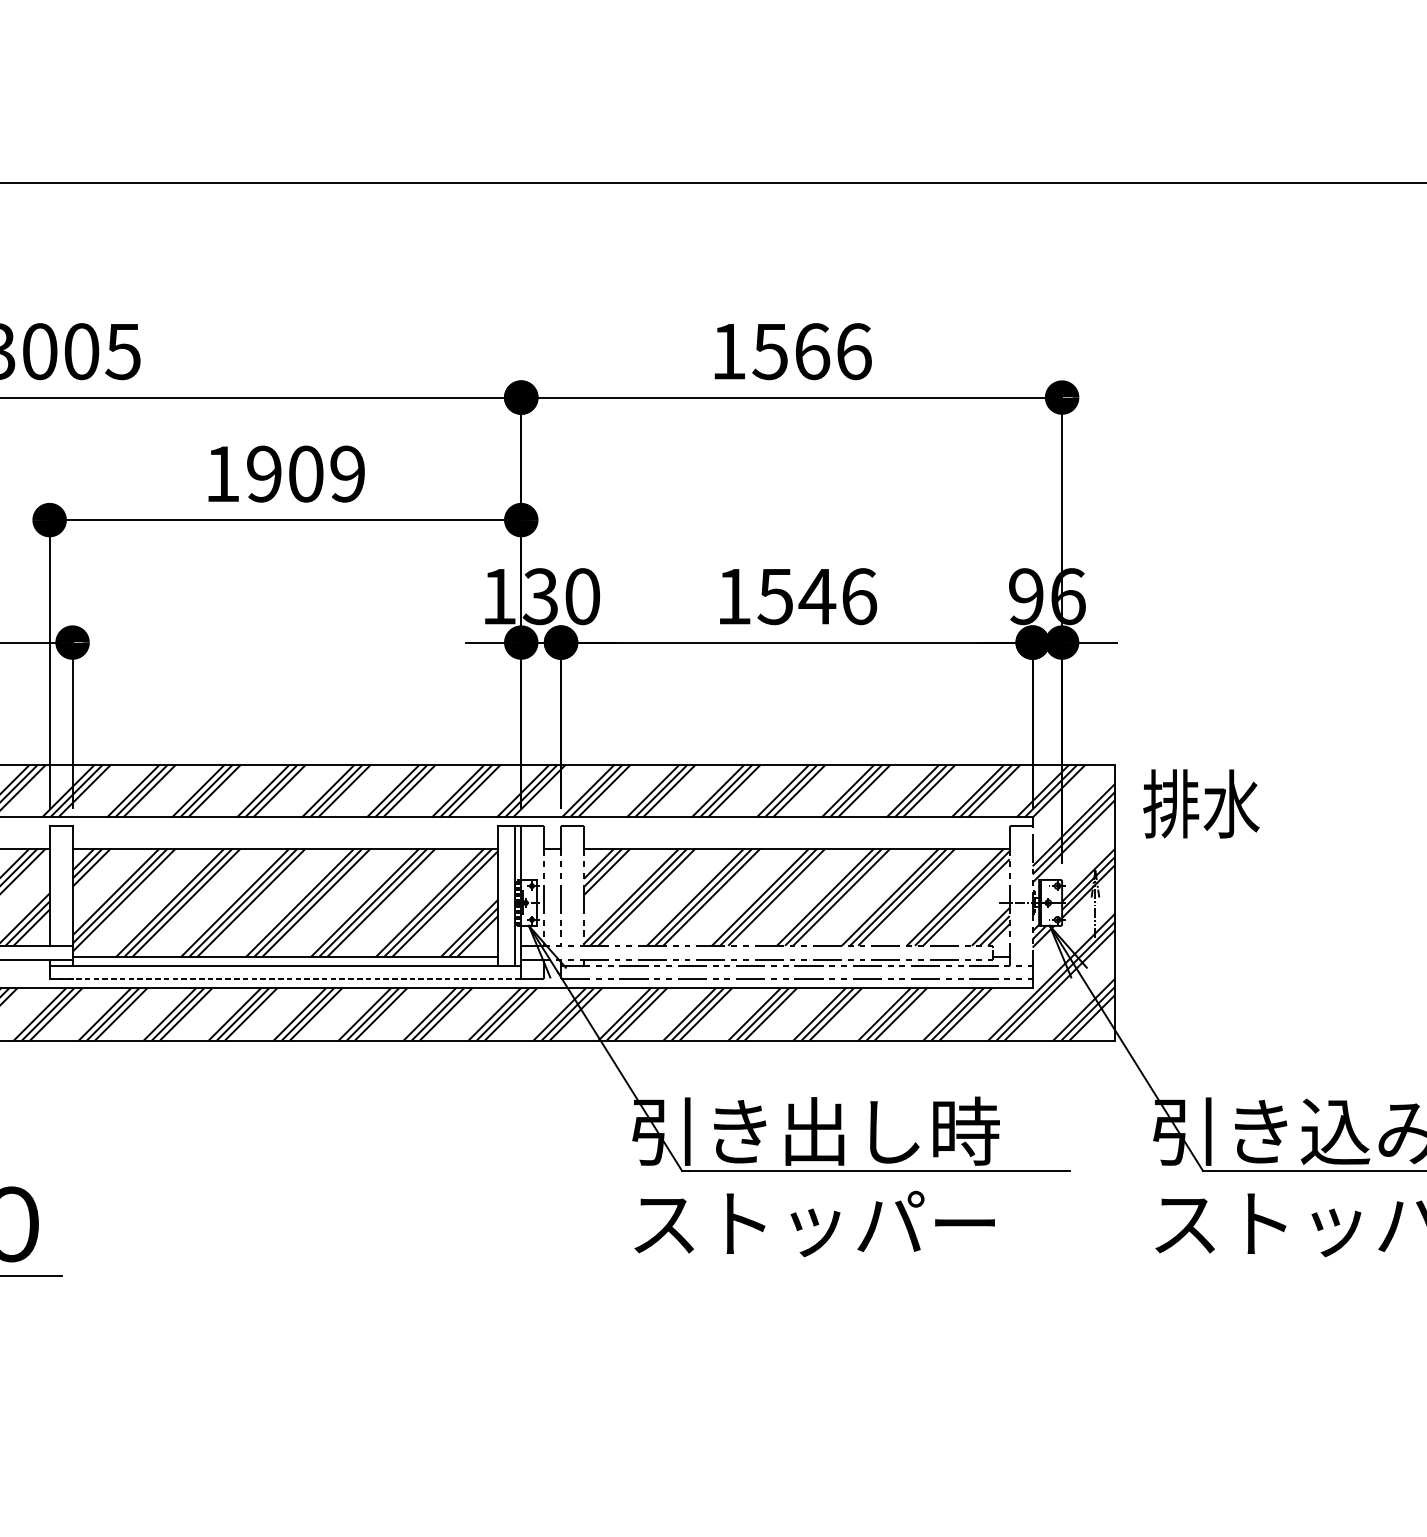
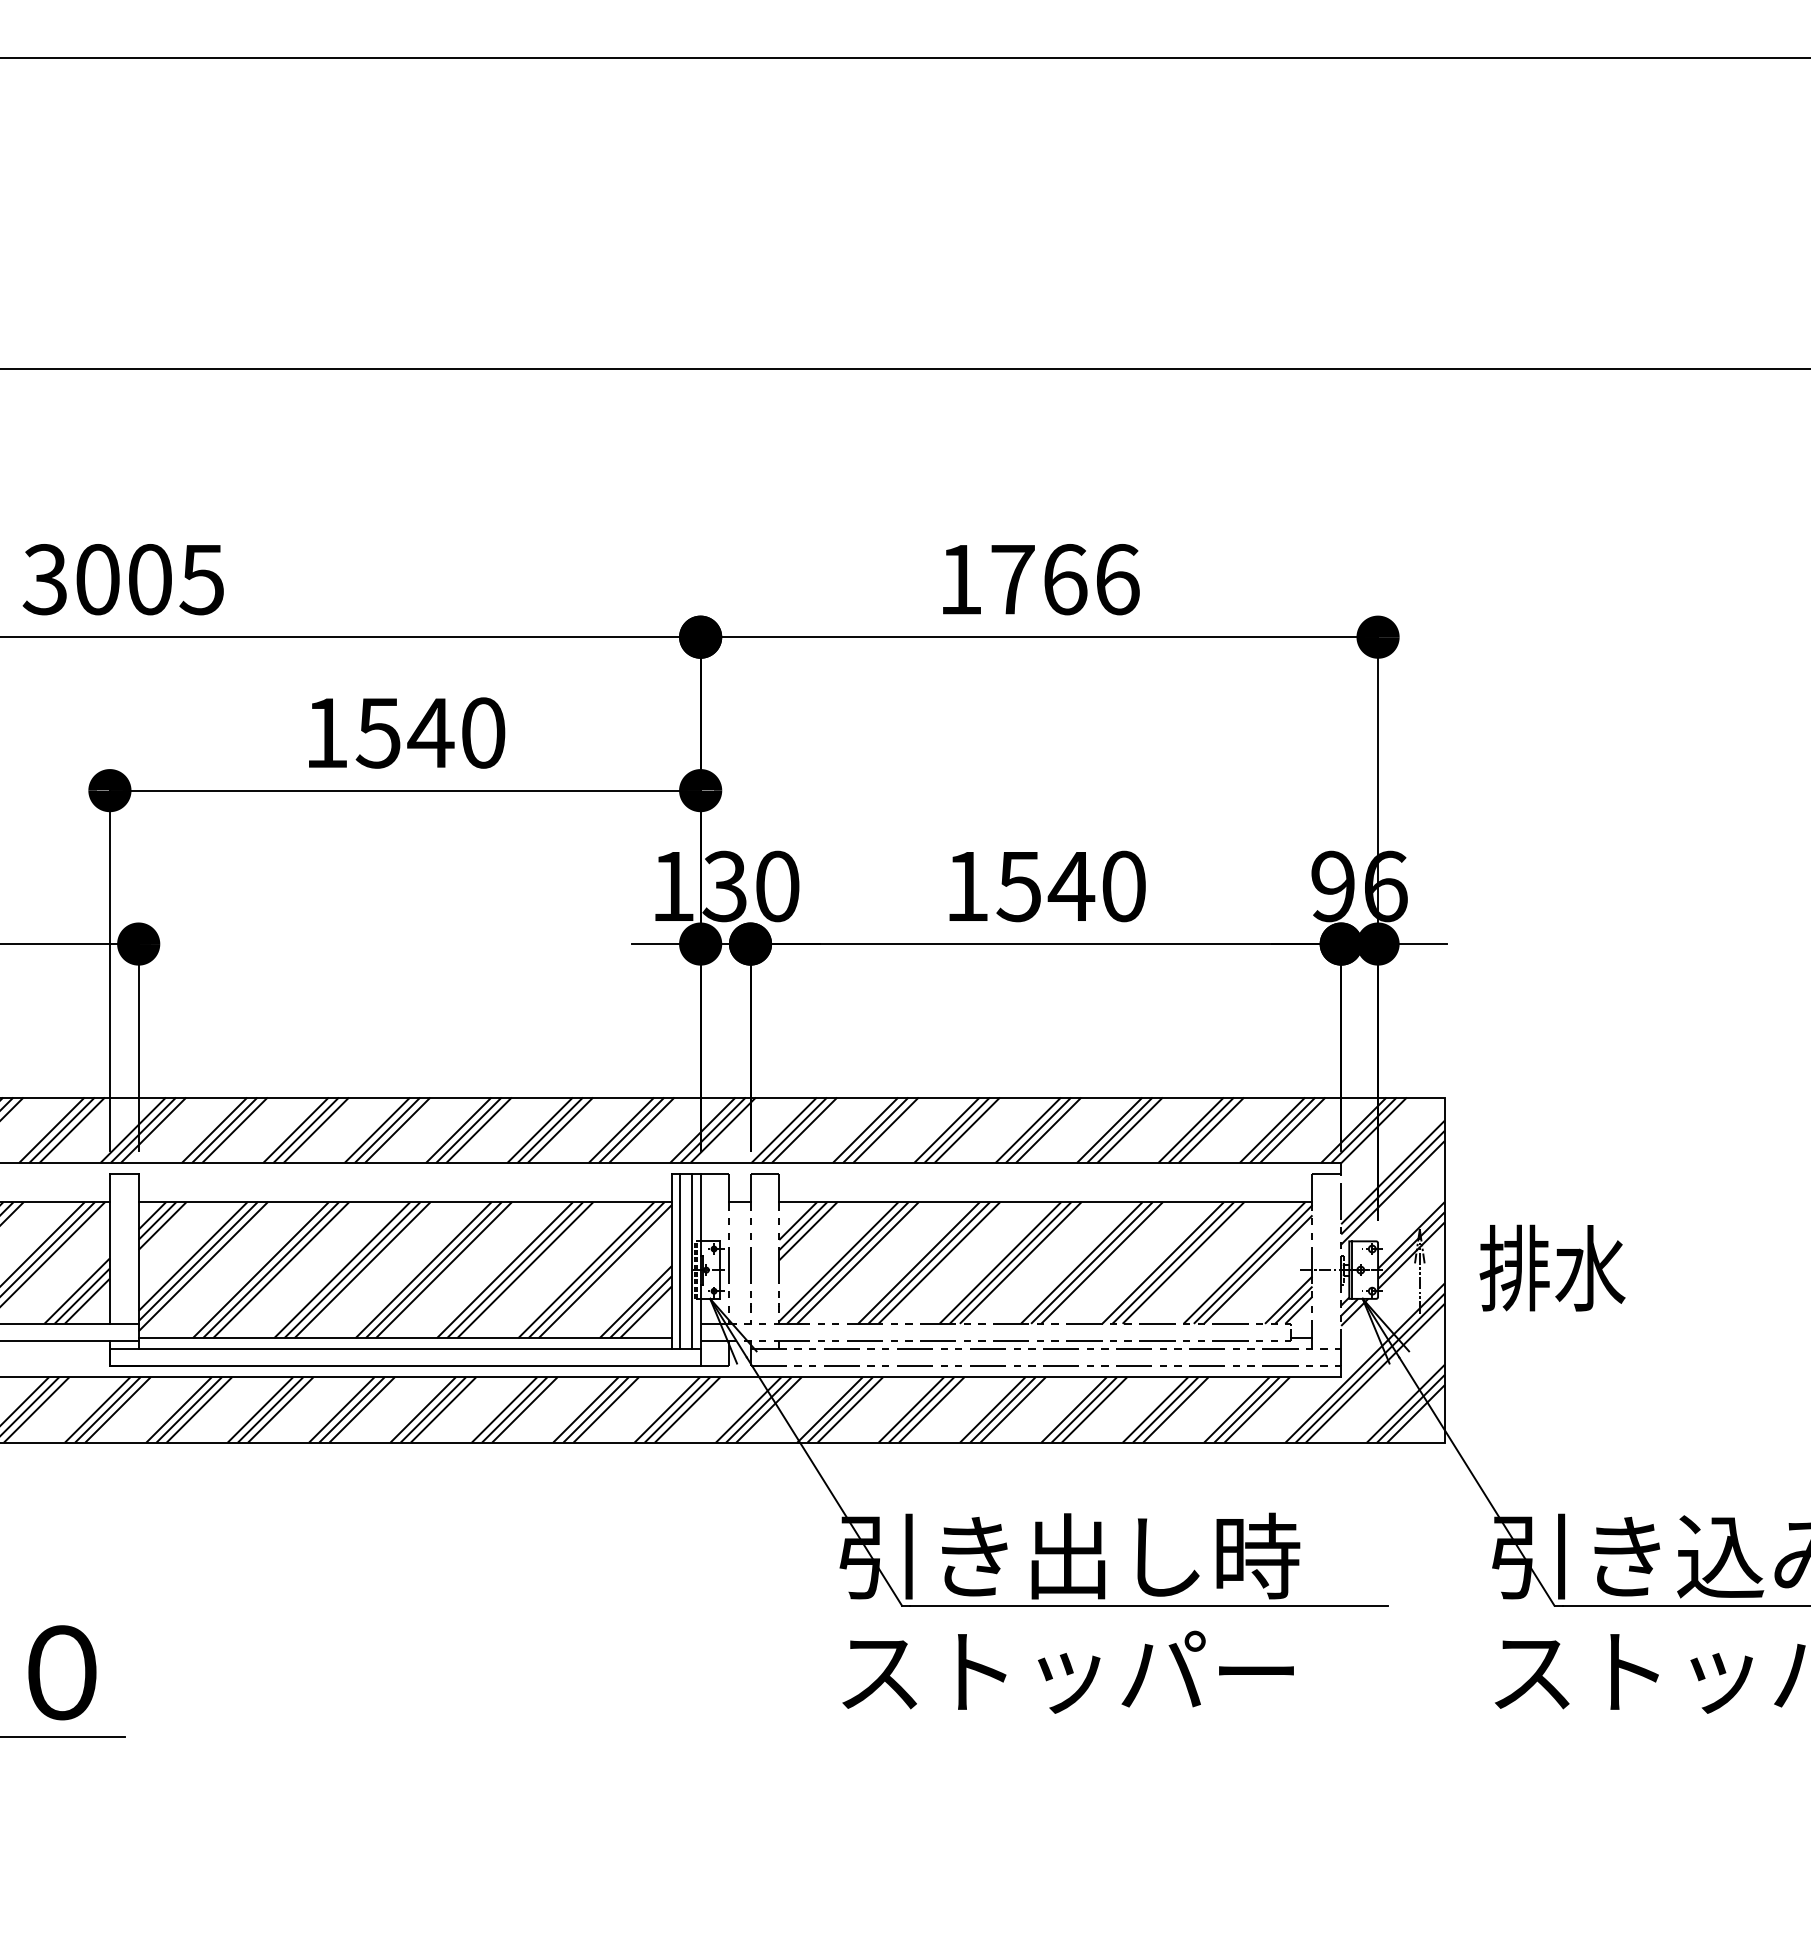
text: (769, 352) -> (1011, 580), 1566 -> 1766
text: (305, 473) -> (430, 732), 1909 -> 1540
text: (859, 596) -> (1124, 886), 1546 -> 1540
text: (1201, 803) -> (1552, 1267), moved
line: (505, 896) -> (680, 1261), added
line: (285, 979) -> (405, 1366), dashed -> solid

